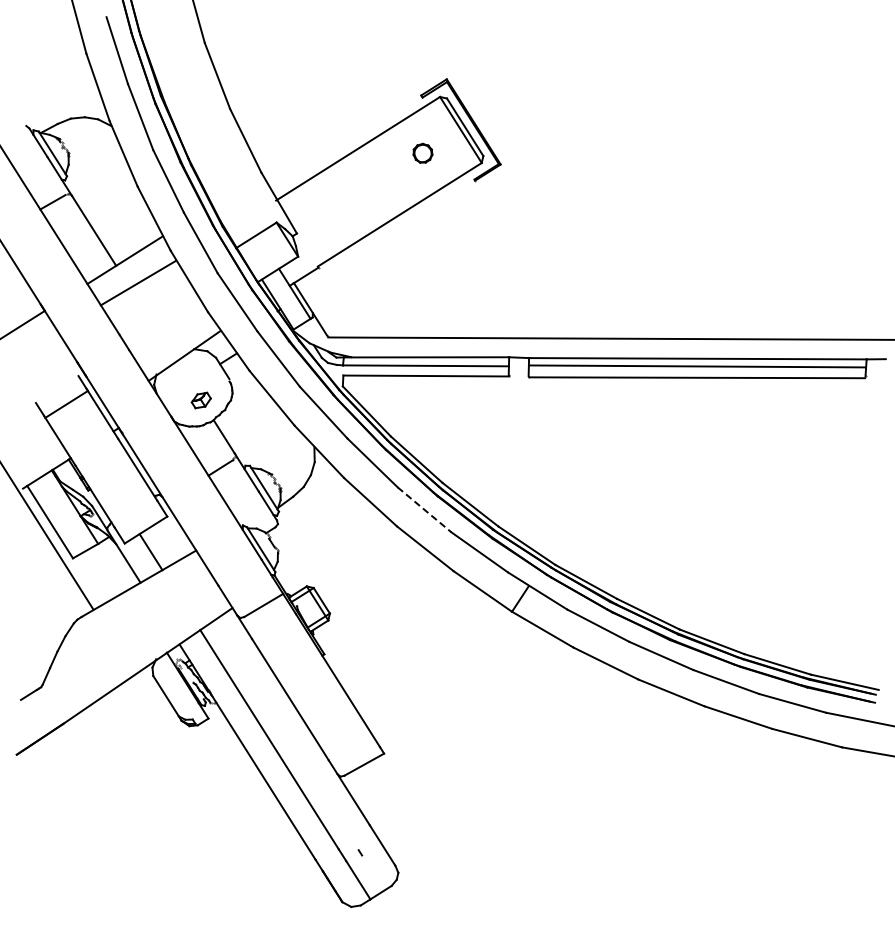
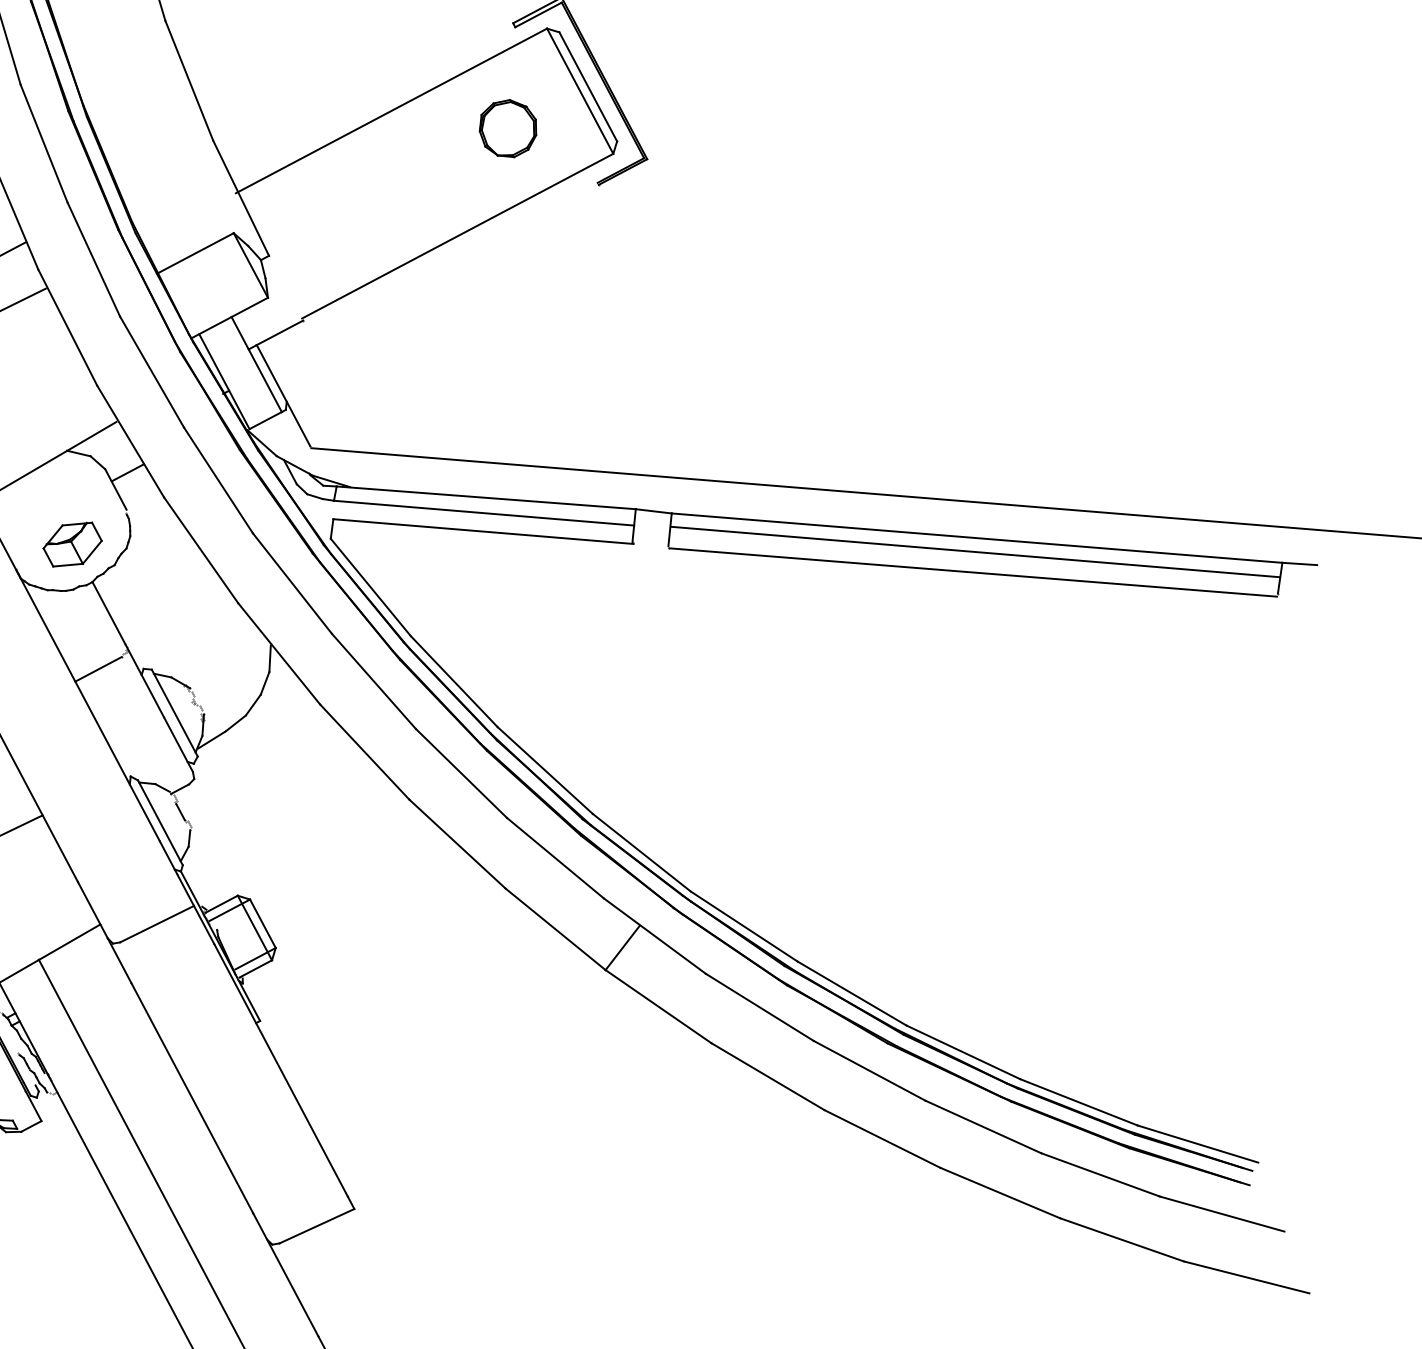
part: (422, 152) -> (507, 126), size x1.67
part: (201, 400) -> (73, 544), size x1.67
line: (424, 510) -> (461, 774), dashed -> solid

